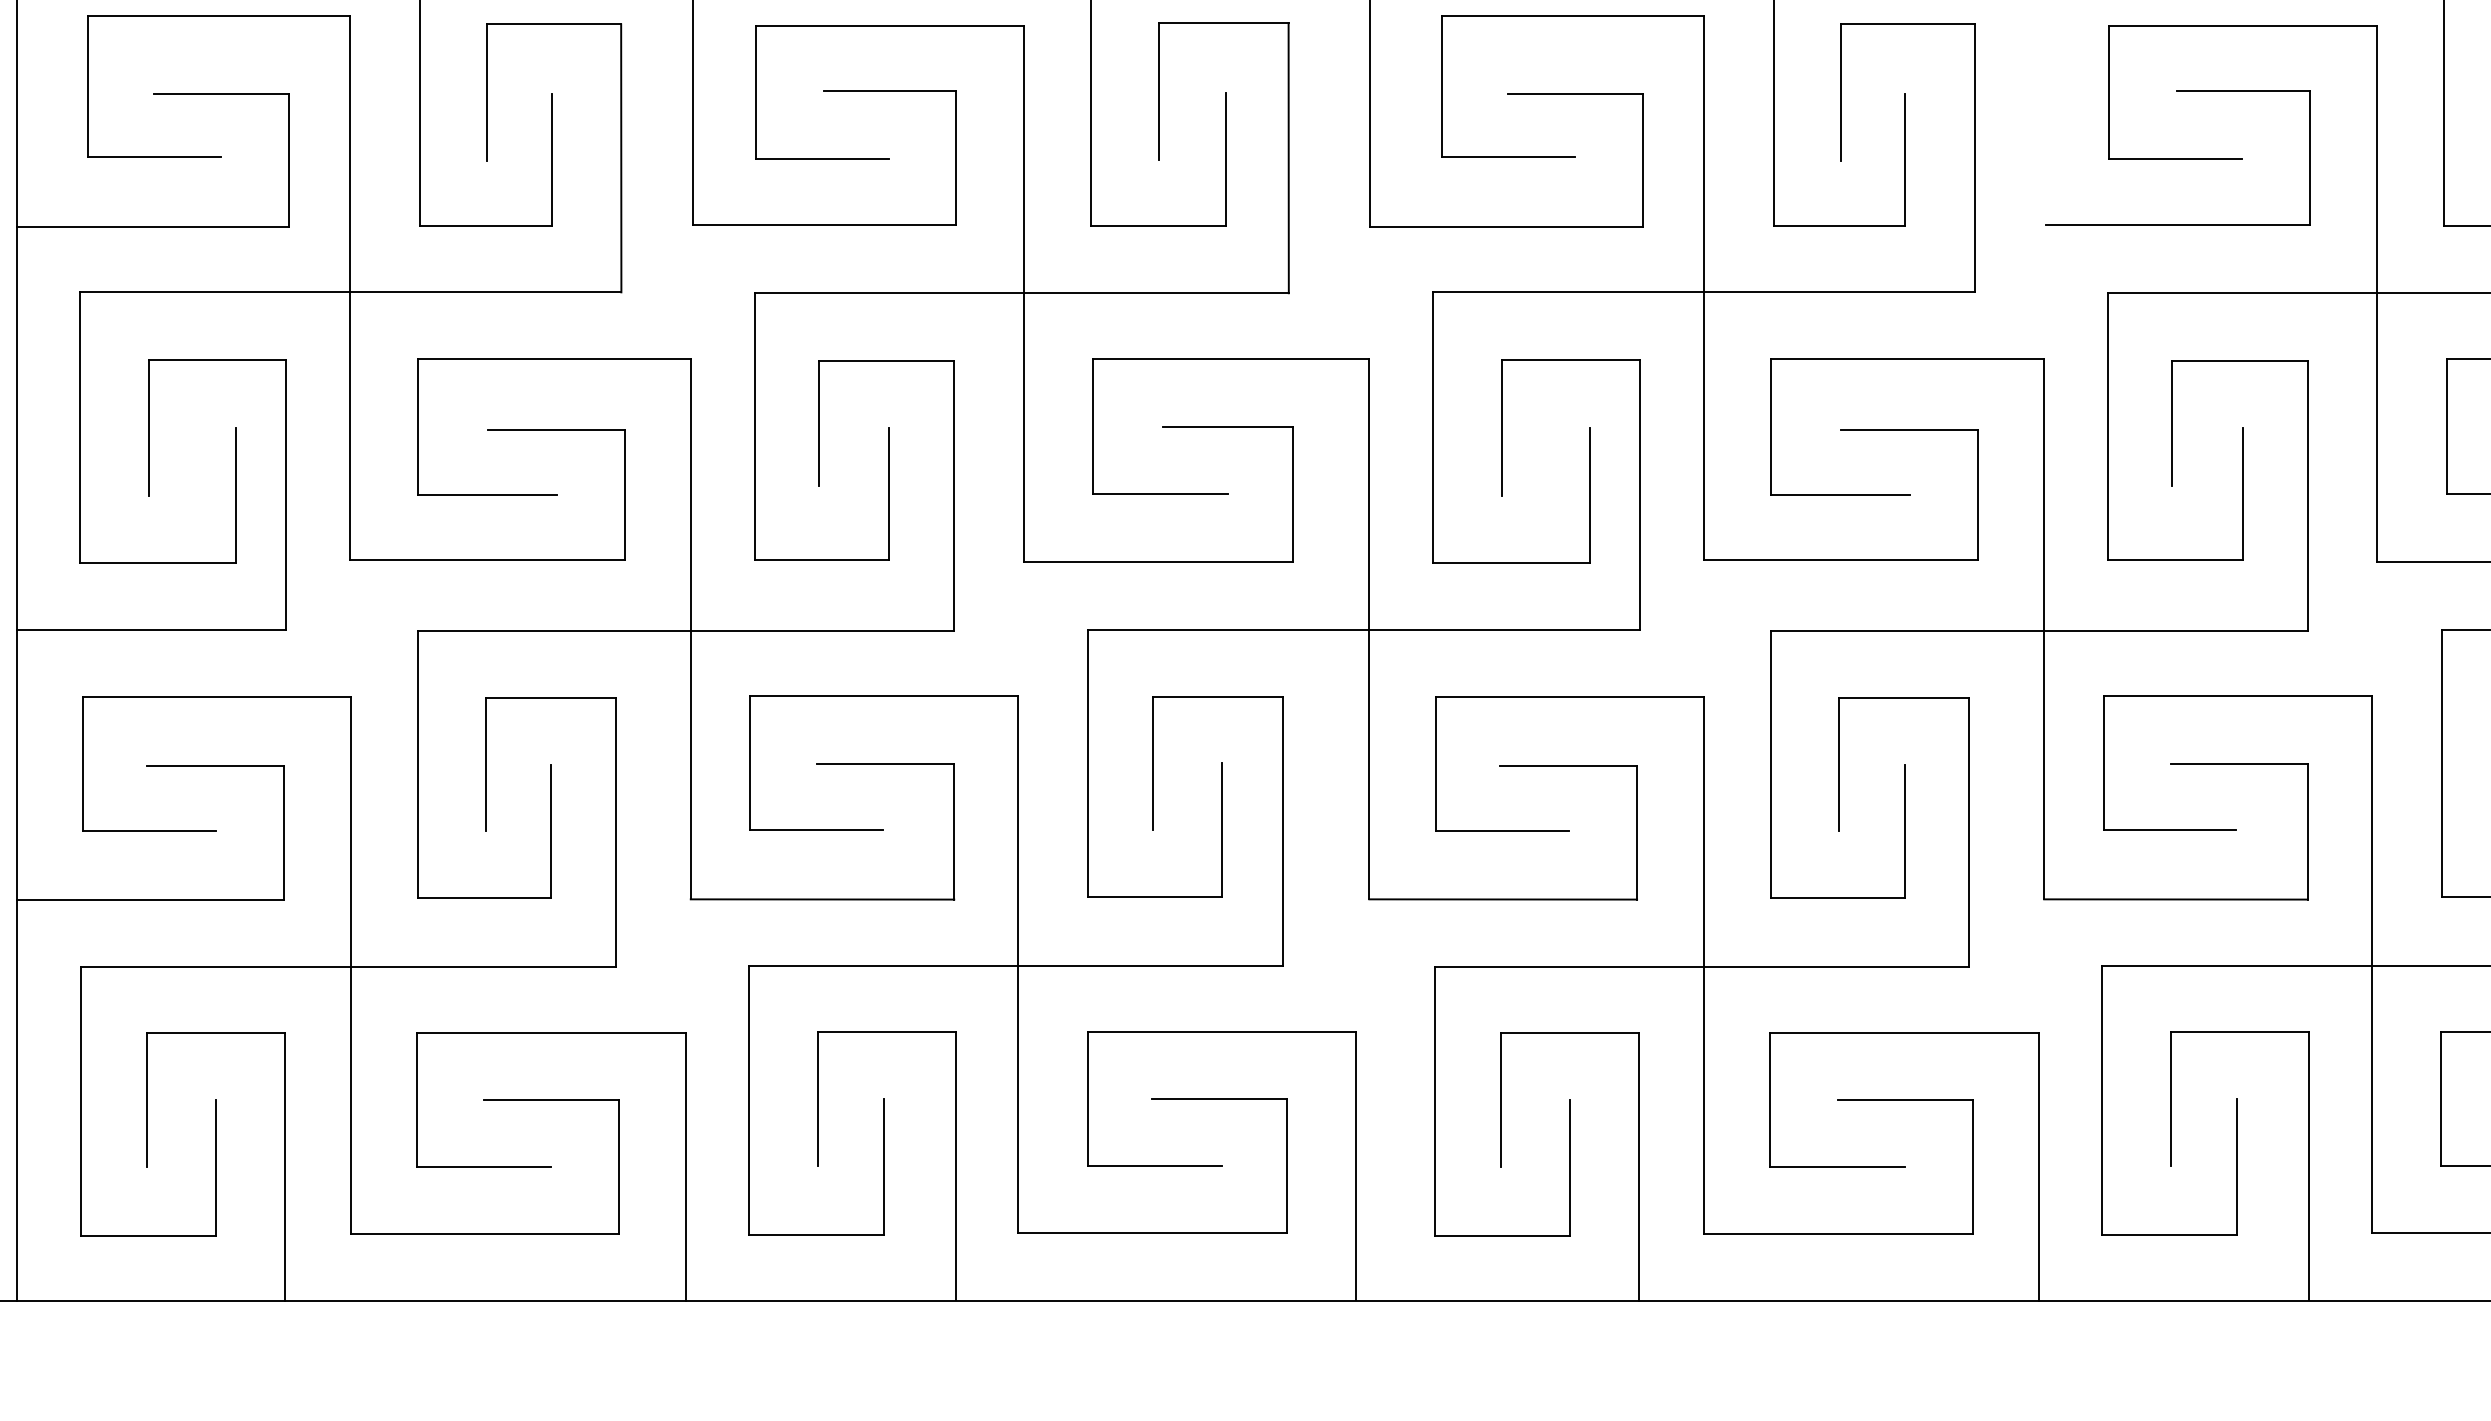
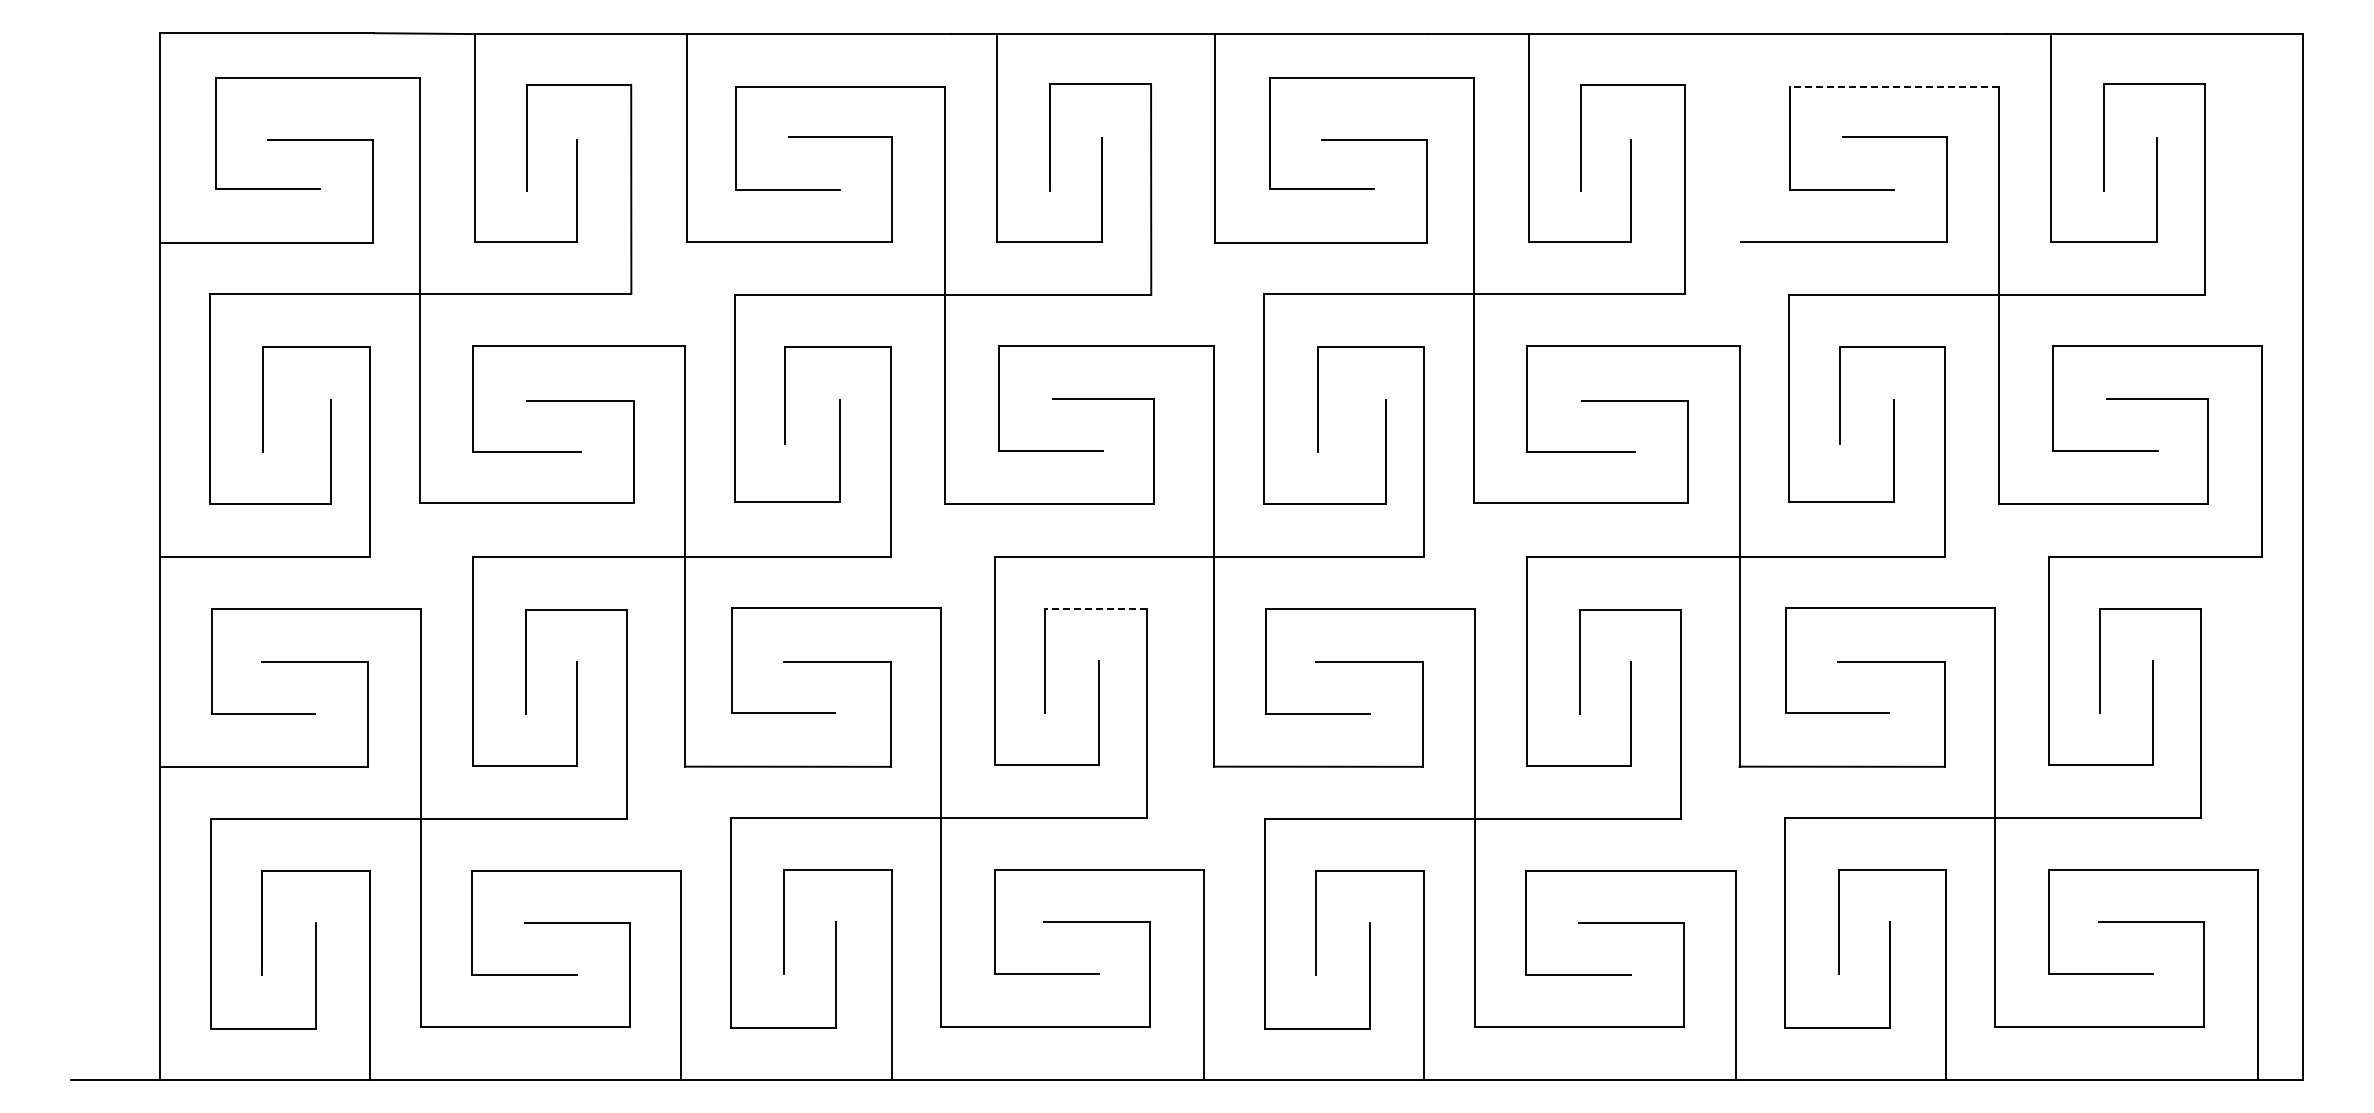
line: (2242, 26) -> (1894, 86), solid -> dashed
line: (1218, 696) -> (1096, 608), solid -> dashed

